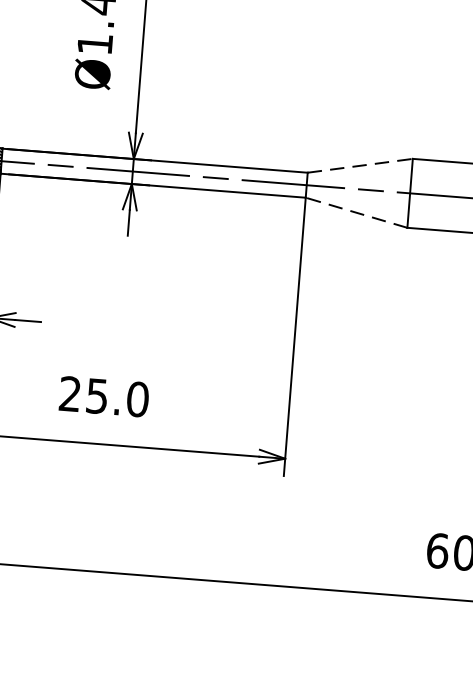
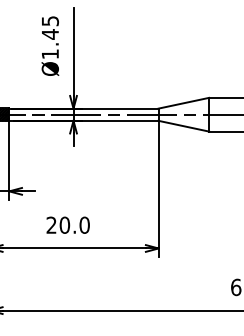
line: (359, 166) -> (183, 103), dashed -> solid
line: (355, 213) -> (183, 126), dashed -> solid
text: (96, 394) -> (64, 224), 25.0 -> 20.0

